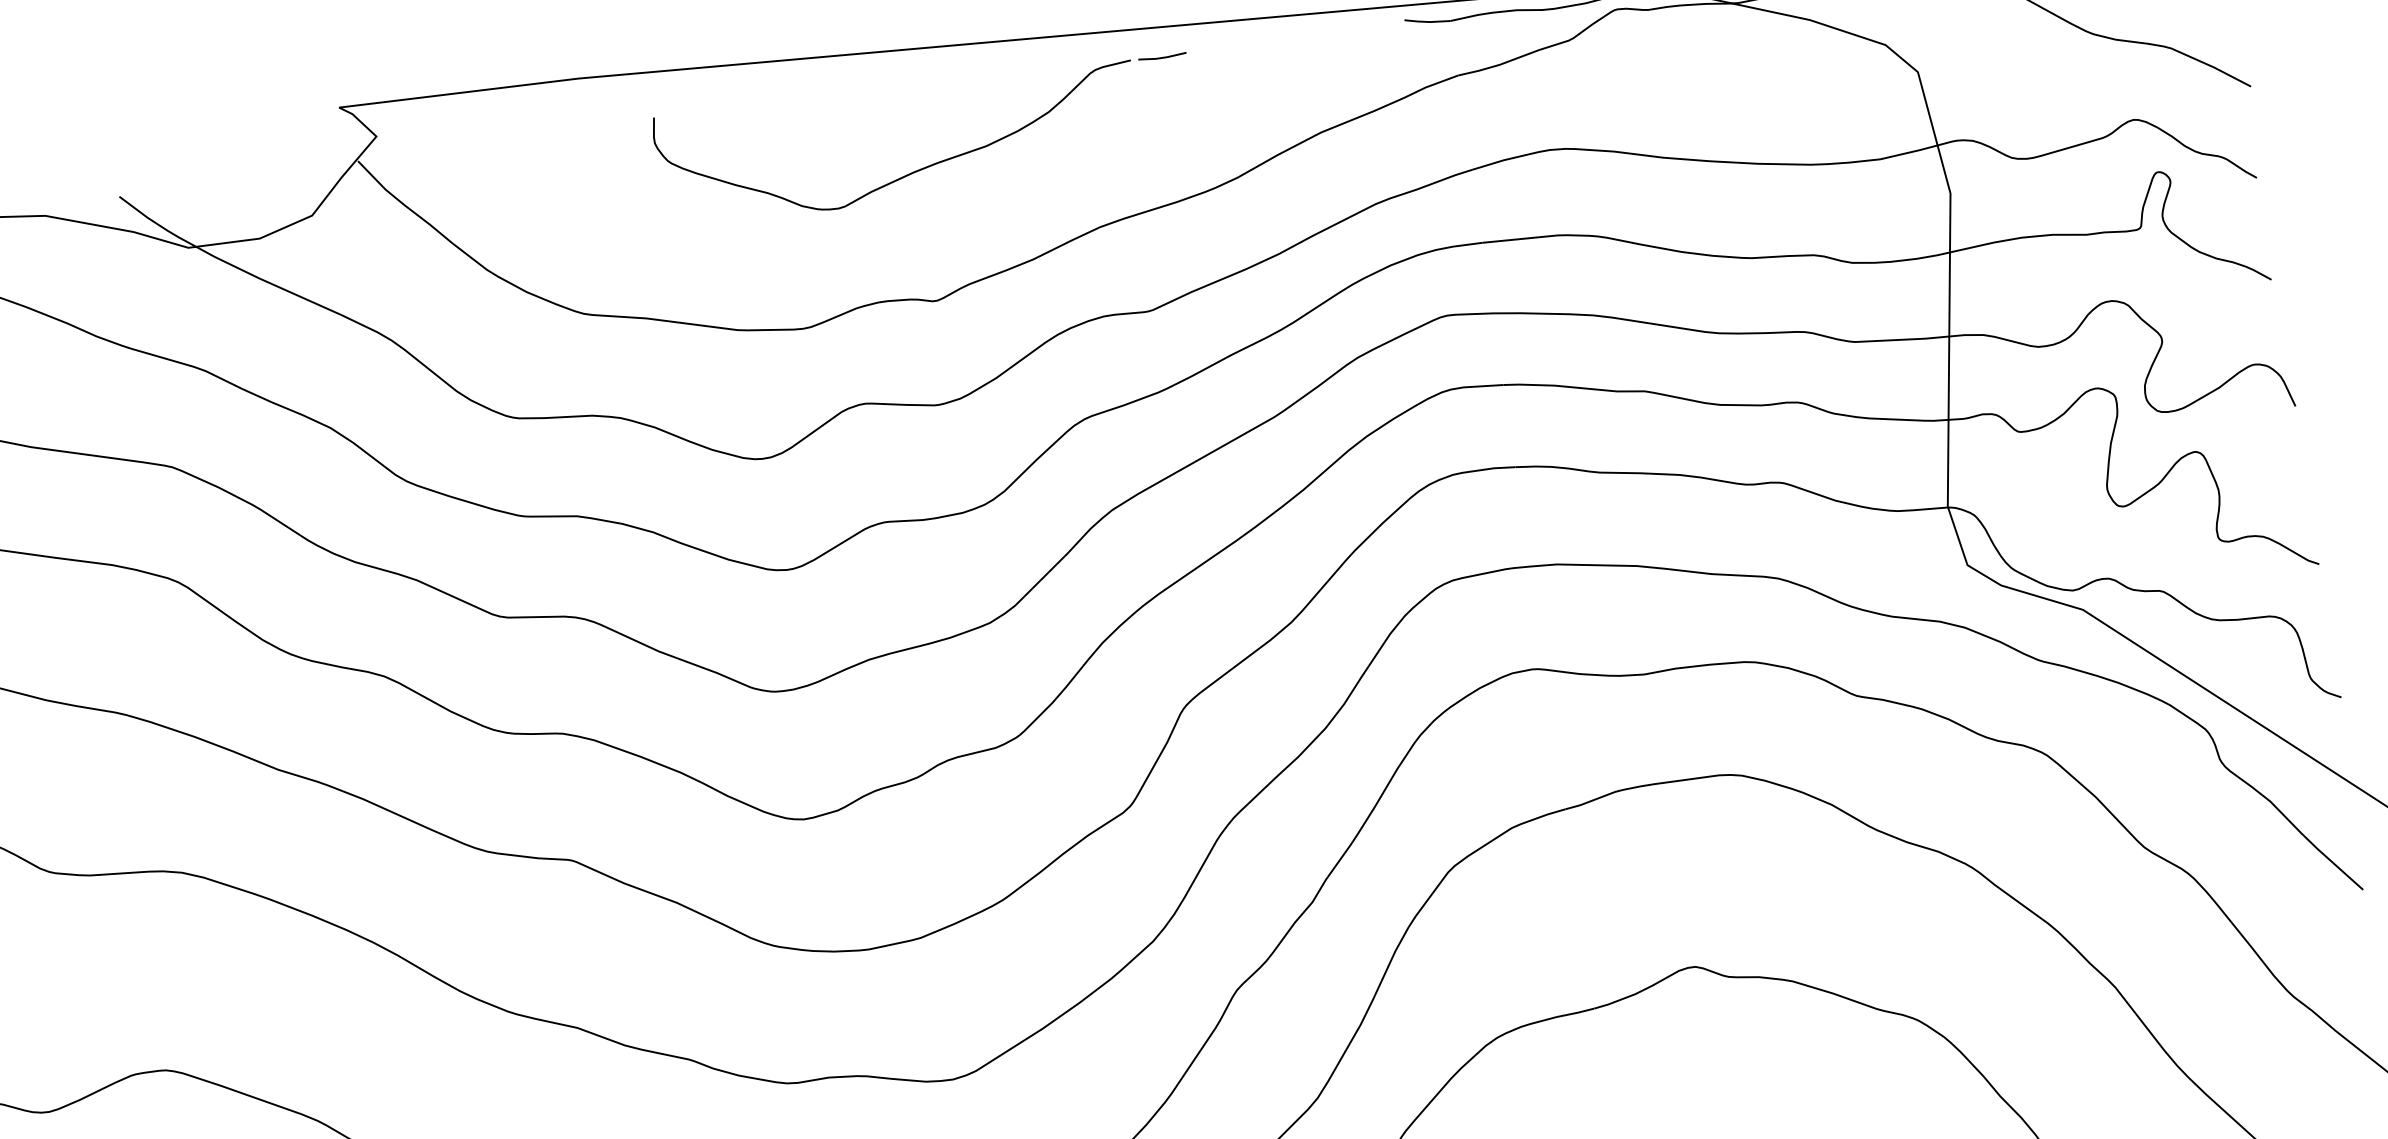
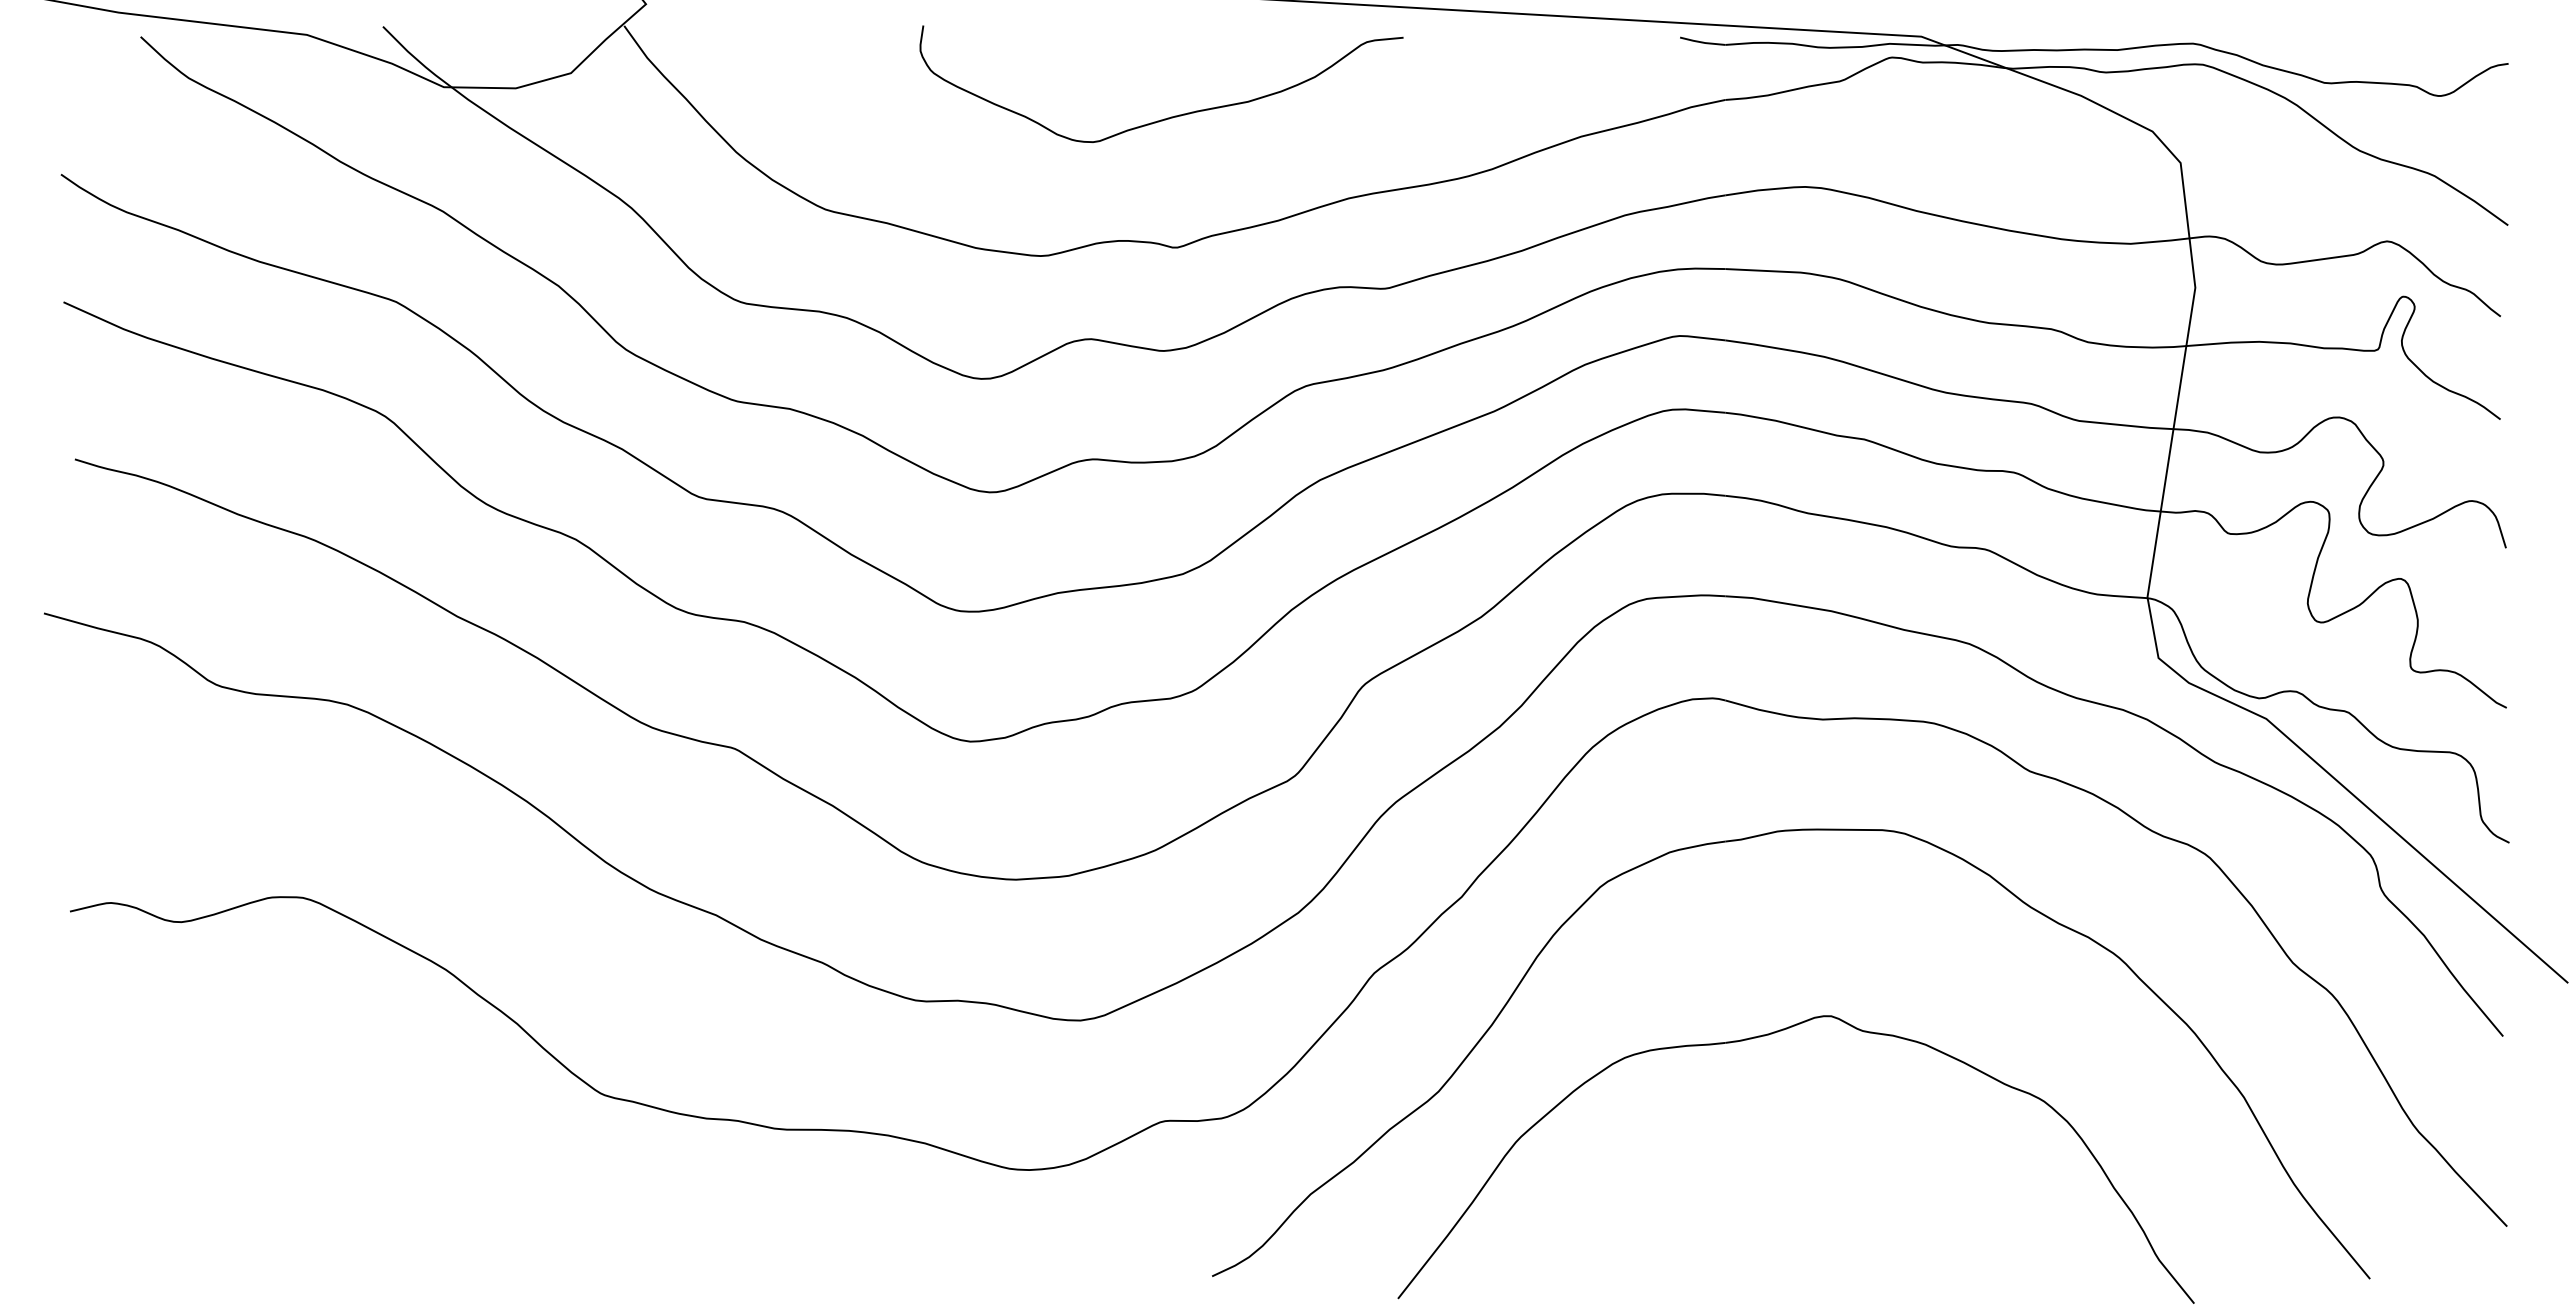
line: (1162, 57) -> (1435, 39), removed

